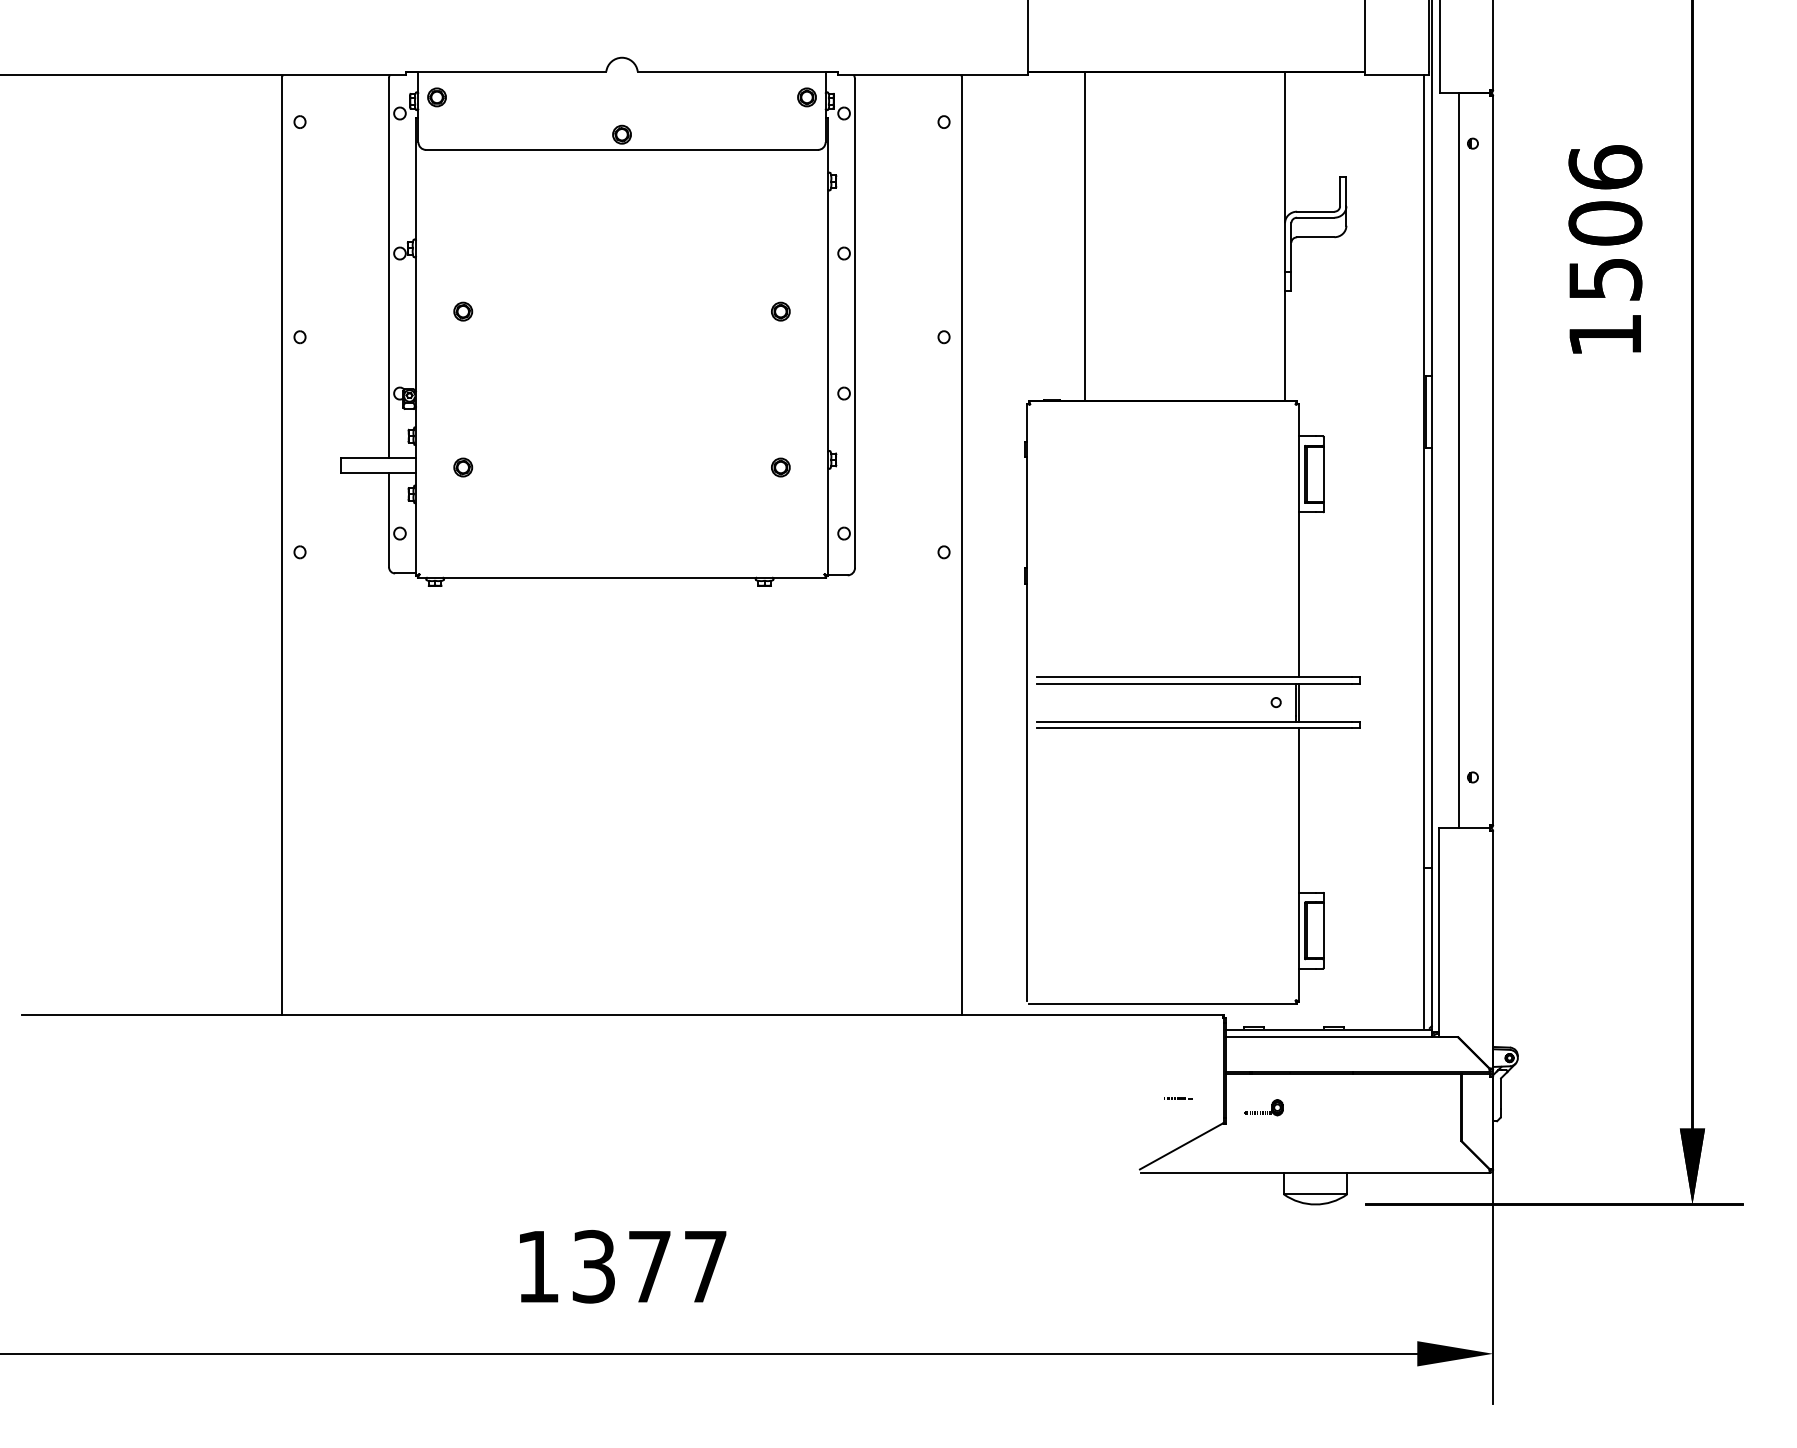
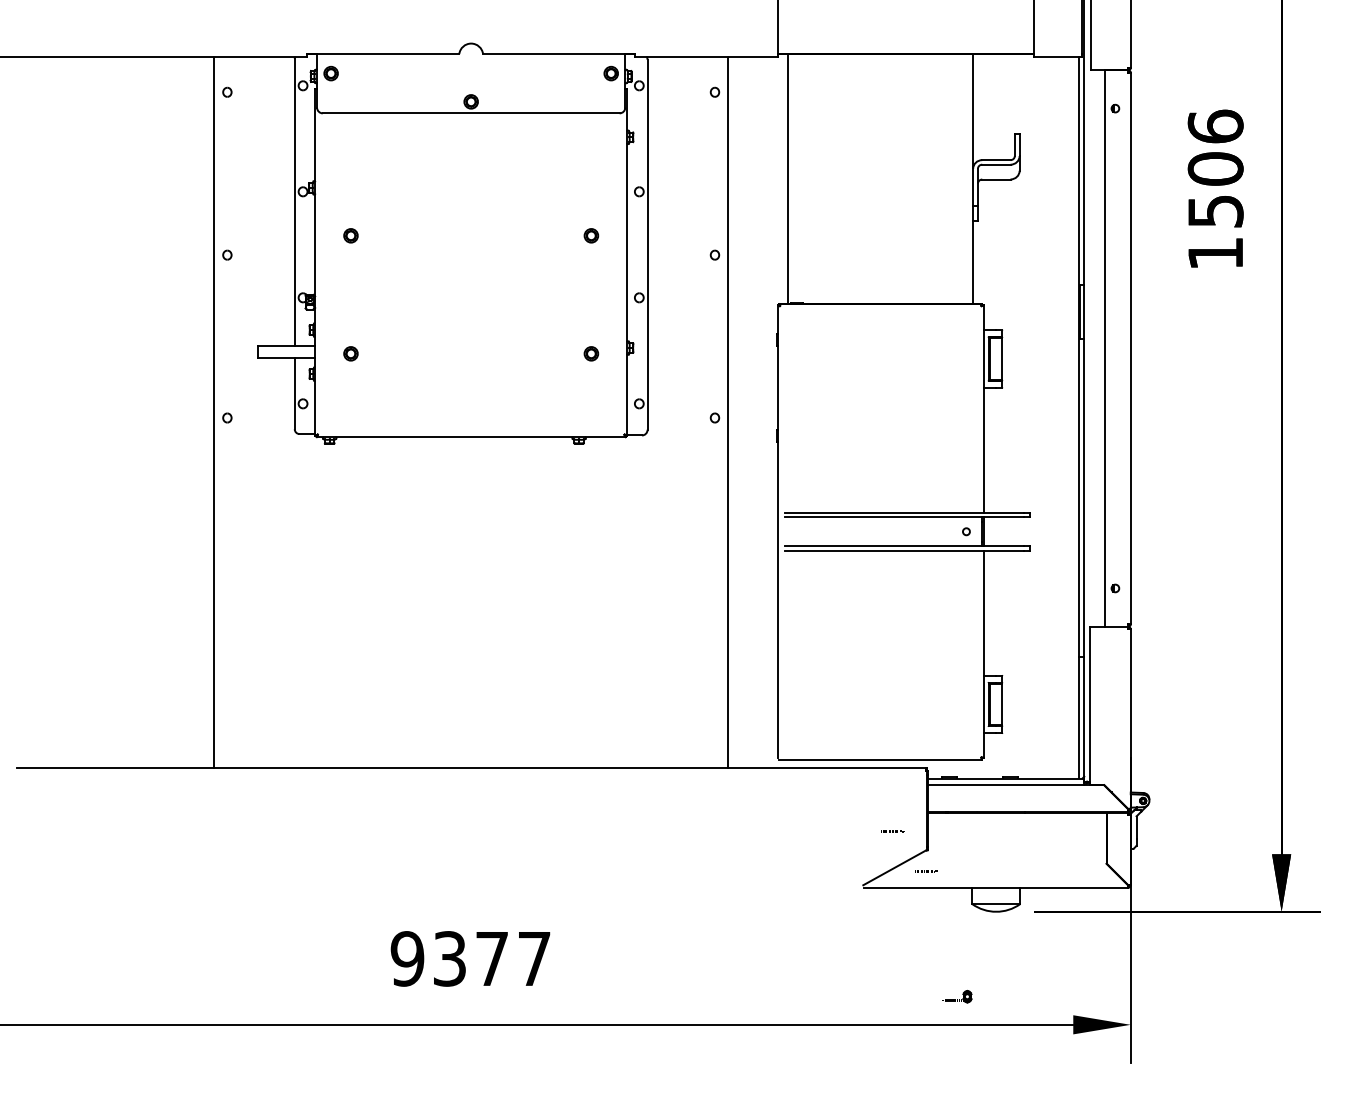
line: (1085, 236) -> (788, 178), moved
part: (1263, 1107) -> (956, 996), moved
line: (1223, 1151) -> (926, 871), added
text: (537, 1266) -> (407, 958), 1377 -> 9377

